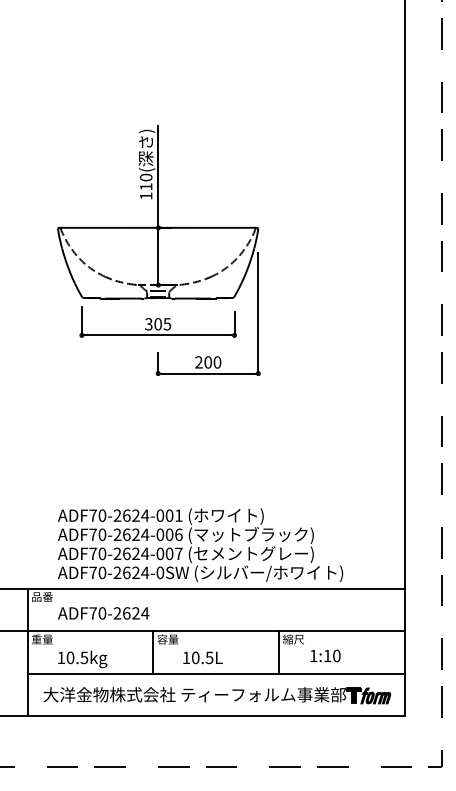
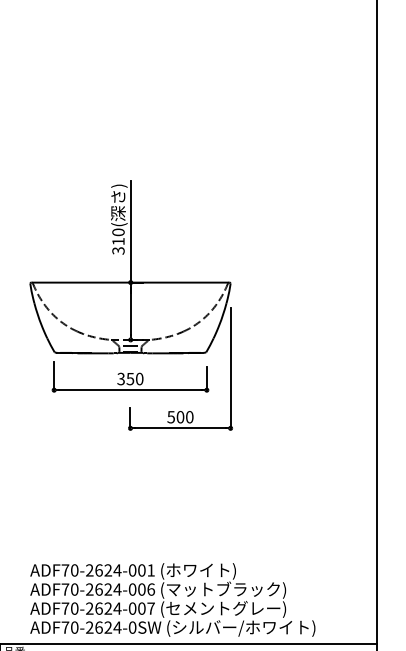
text: (146, 195) -> (118, 250), 110( -> 310(
text: (162, 324) -> (134, 379), 305 -> 350
text: (198, 362) -> (170, 417), 200 -> 500

